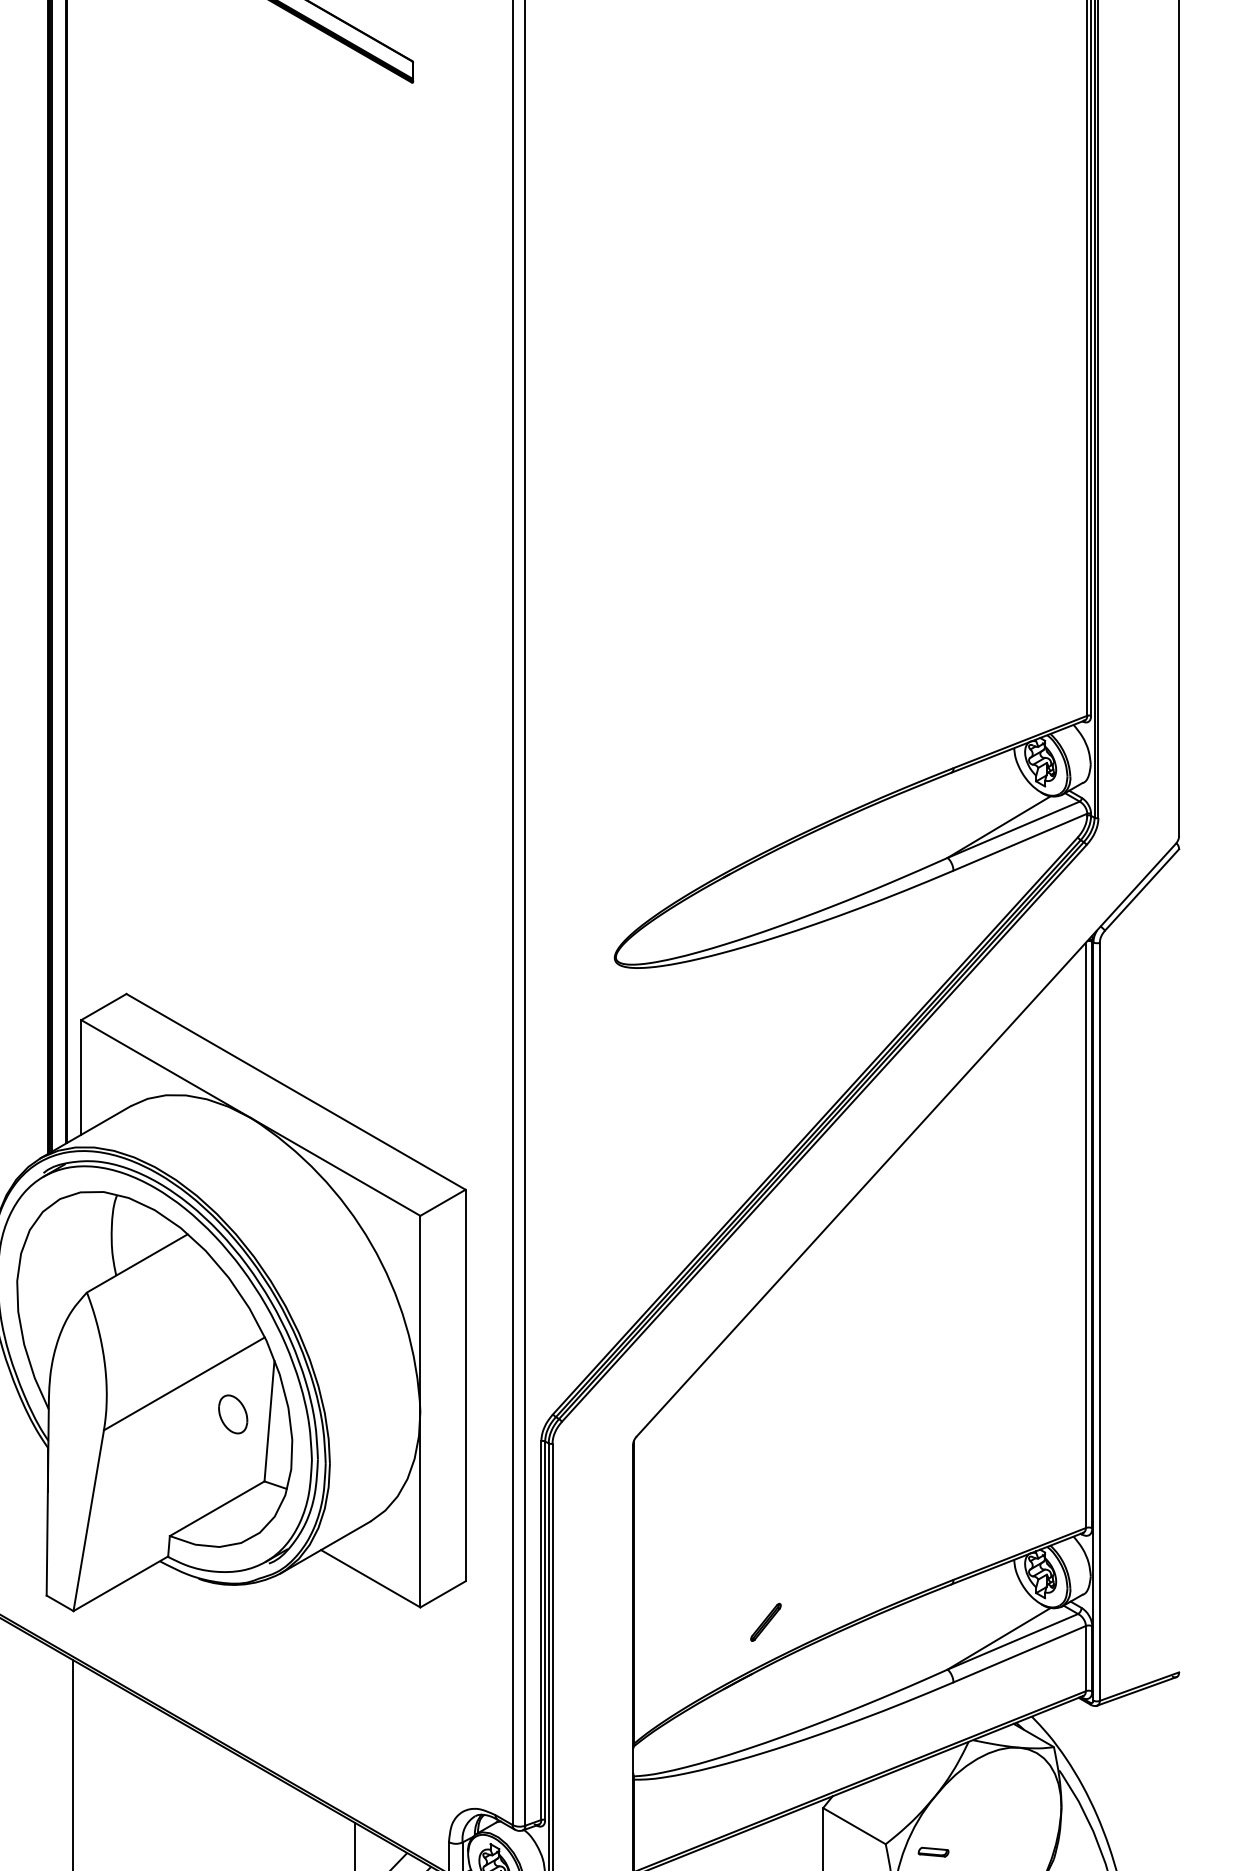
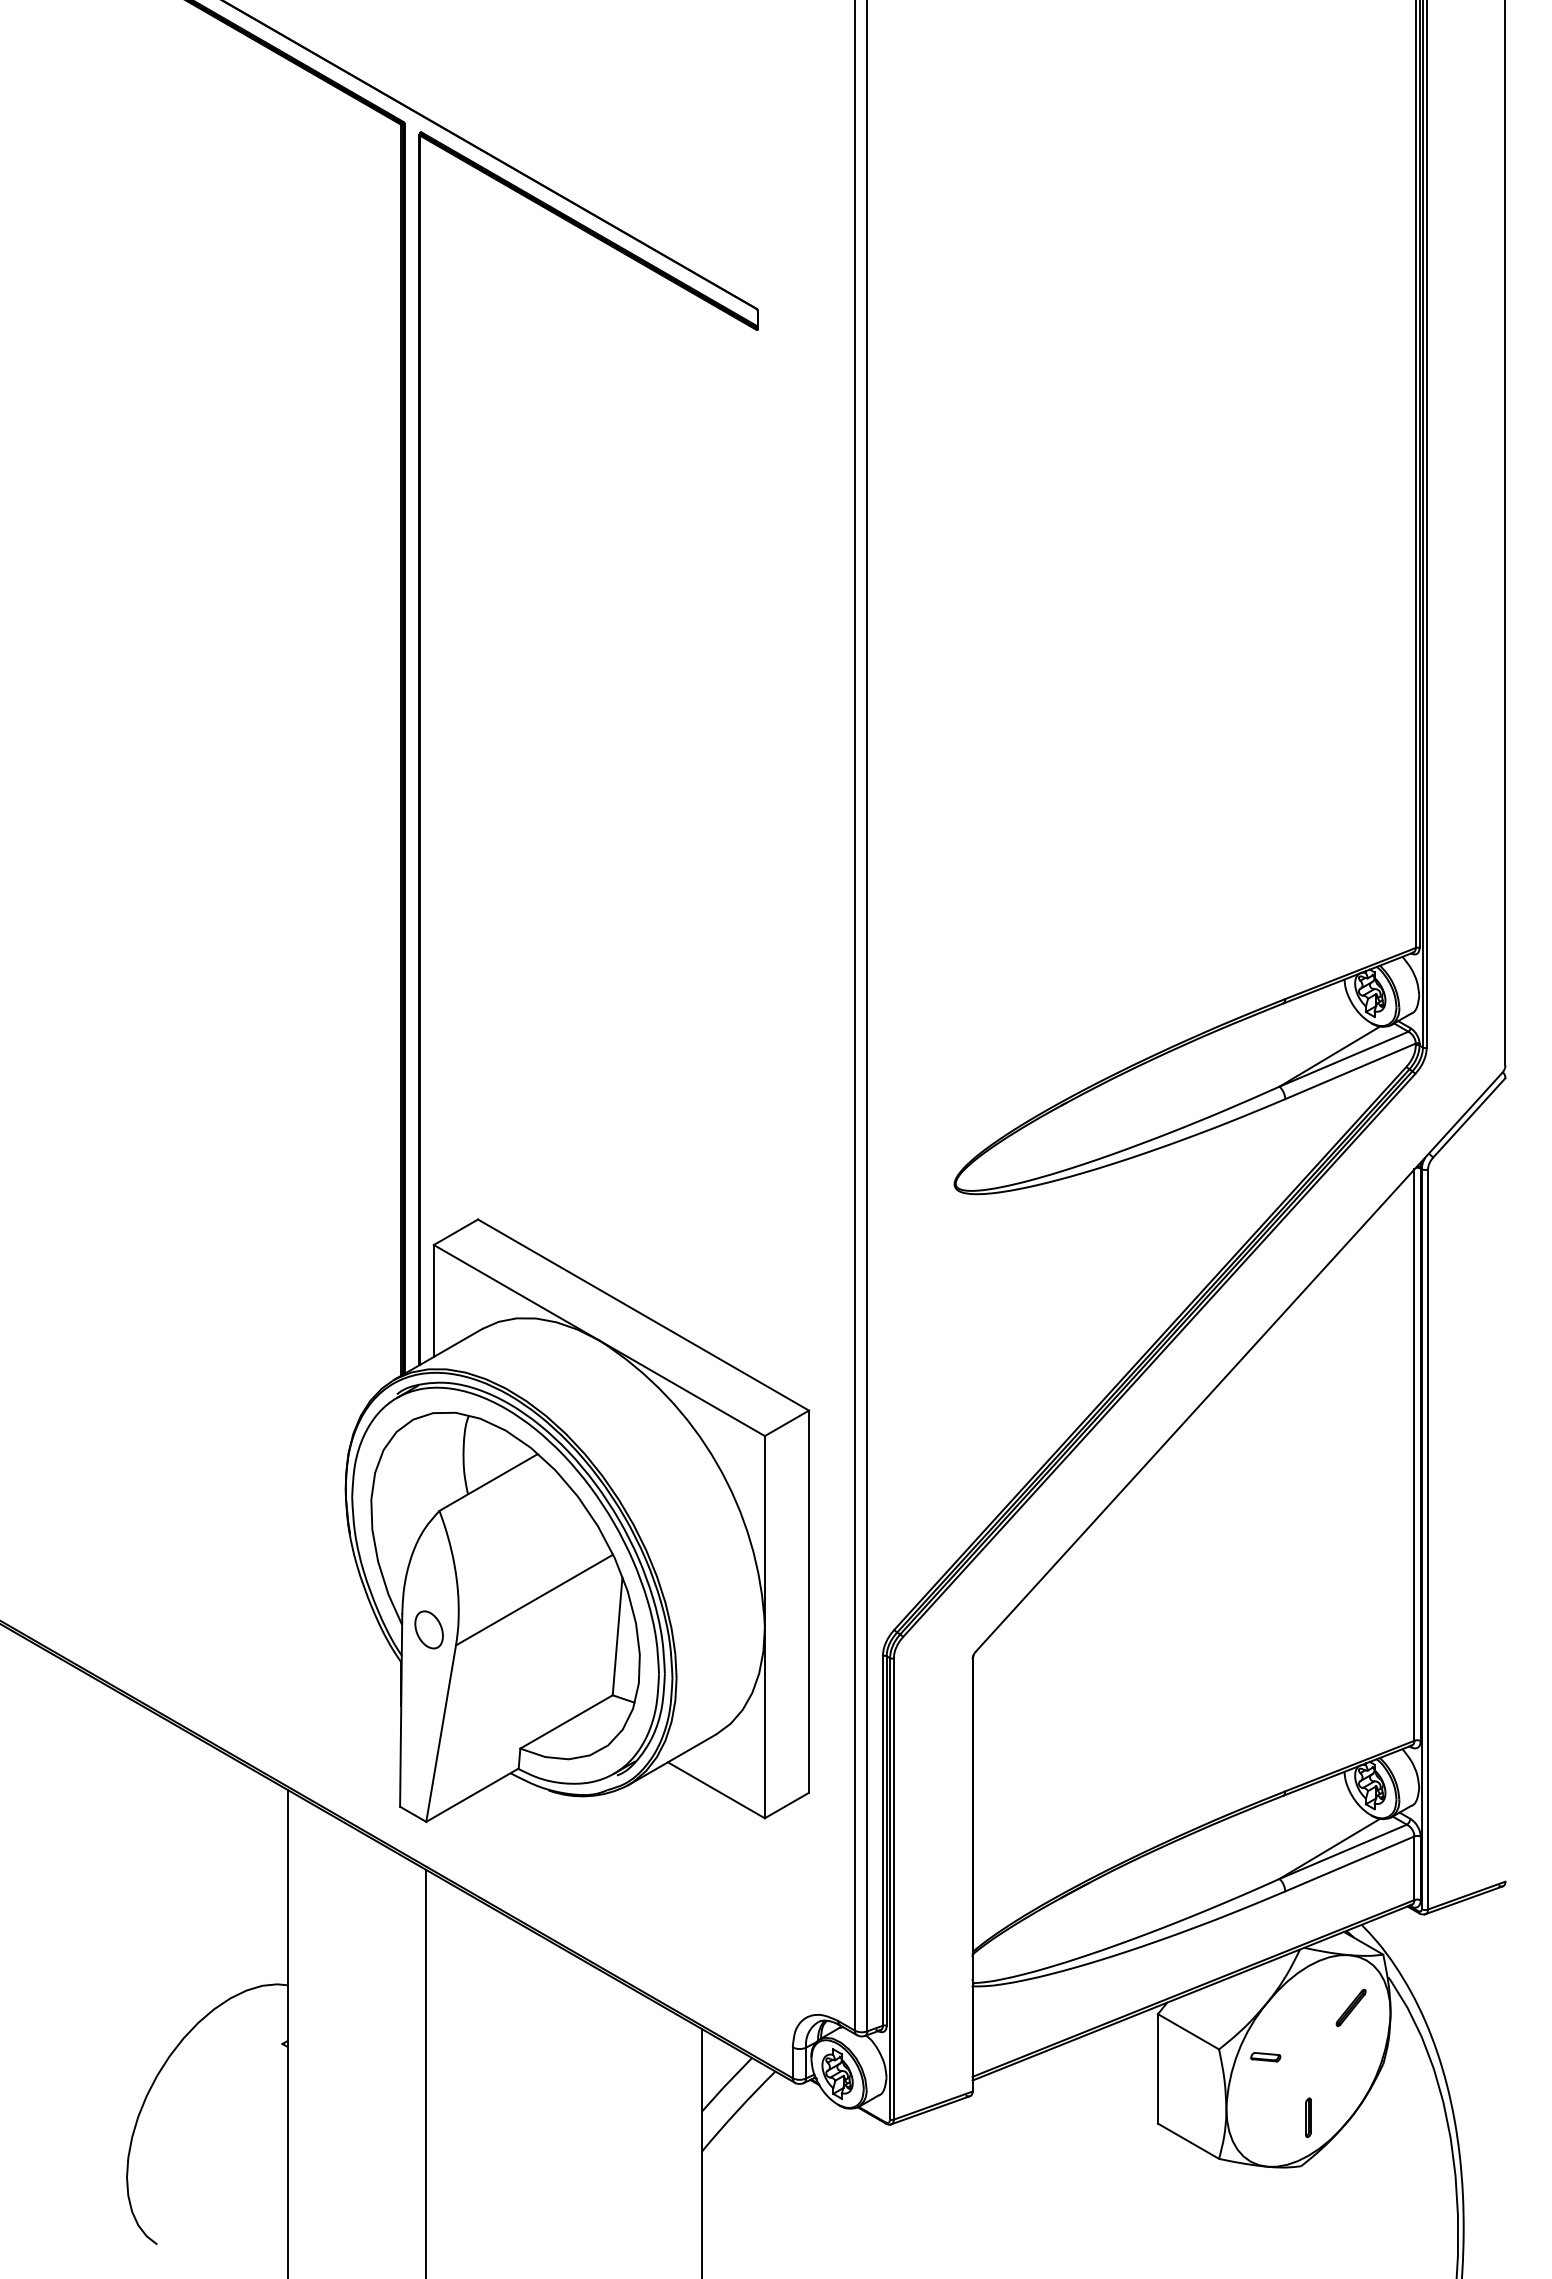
part: (232, 1414) -> (428, 1629), moved
part: (765, 1621) -> (1350, 2007), moved

